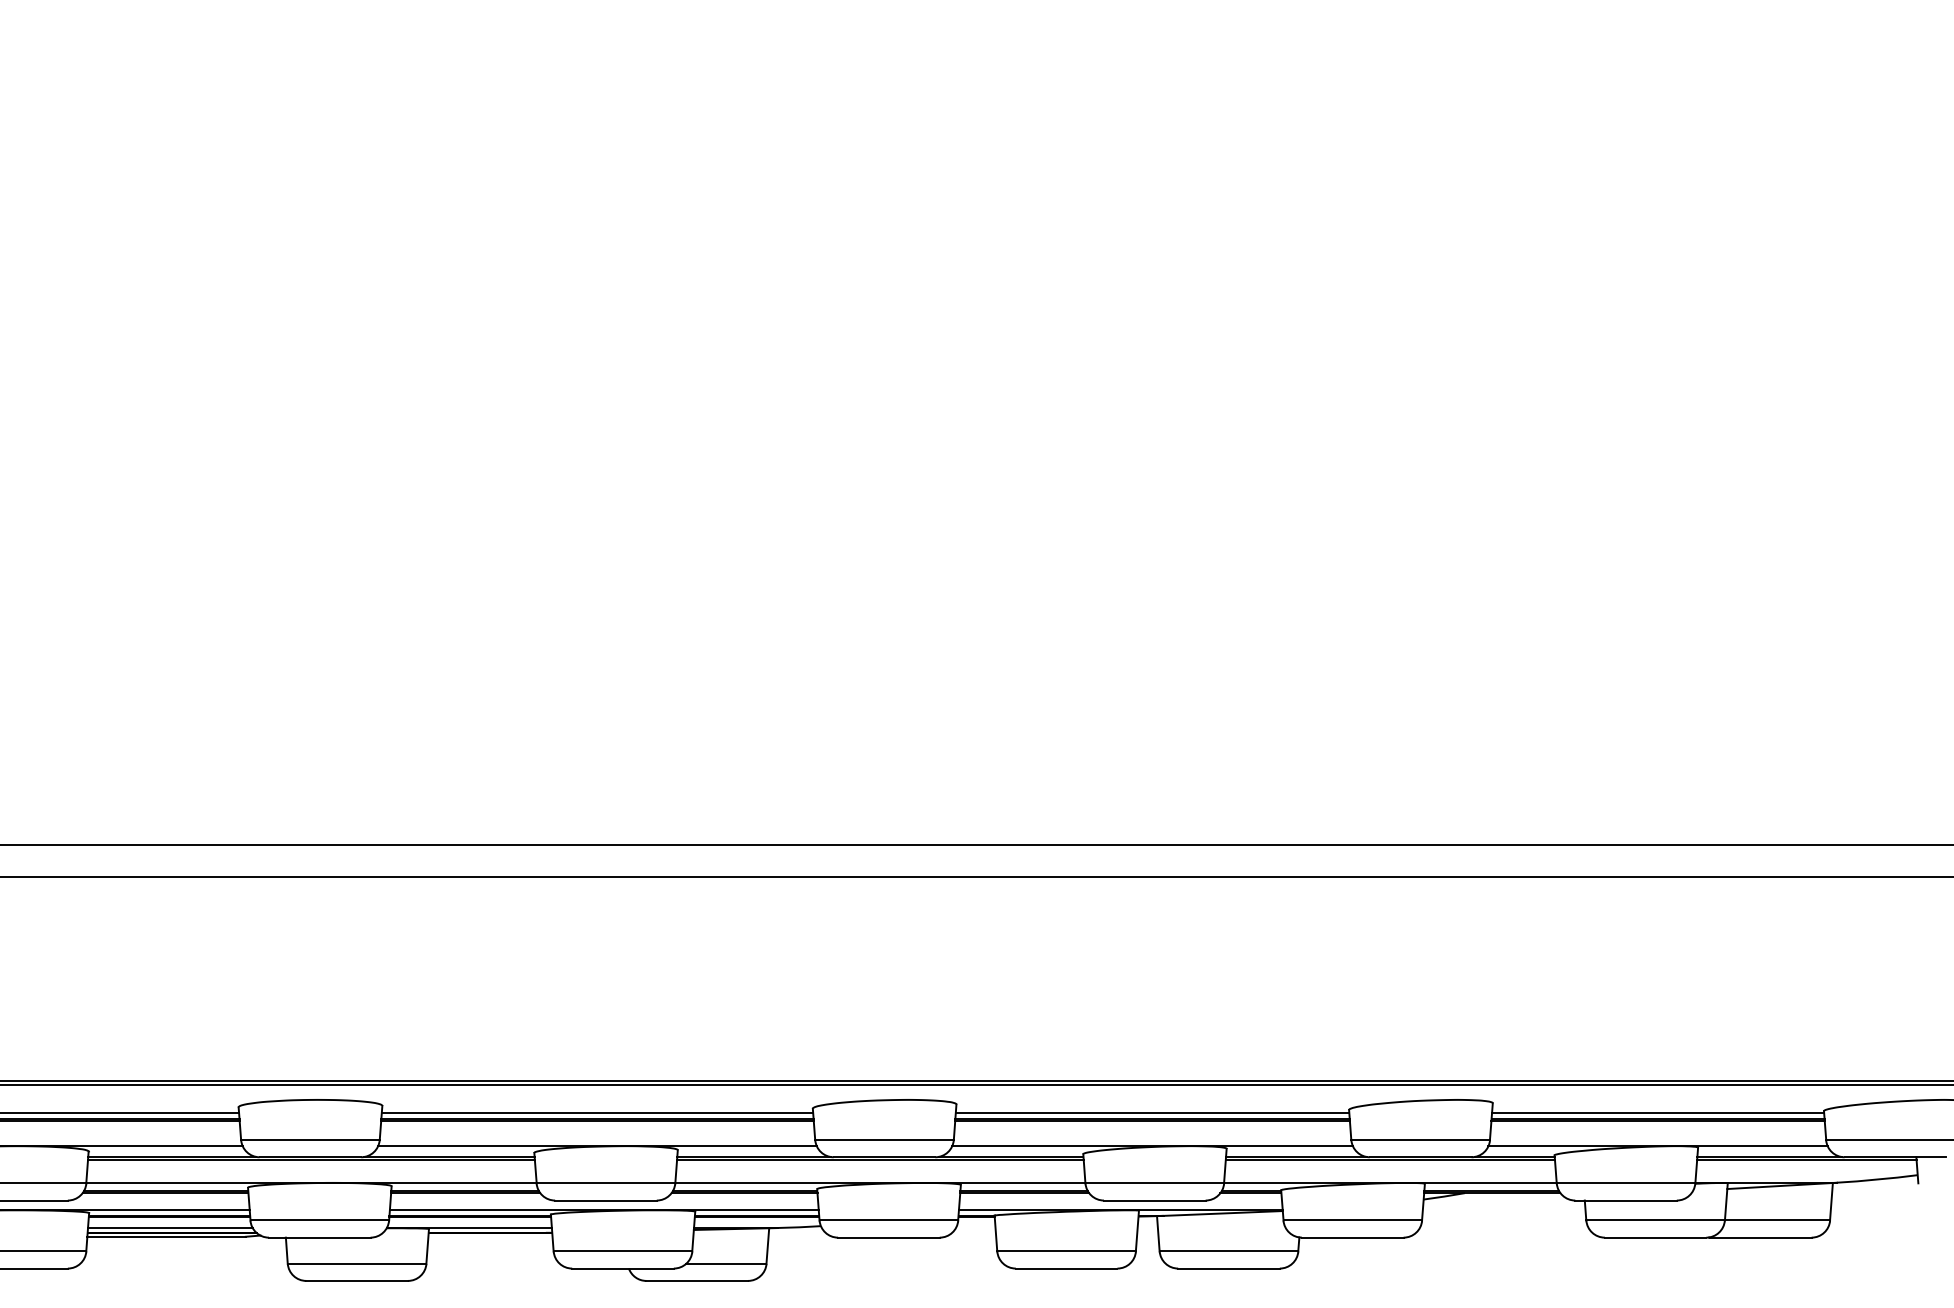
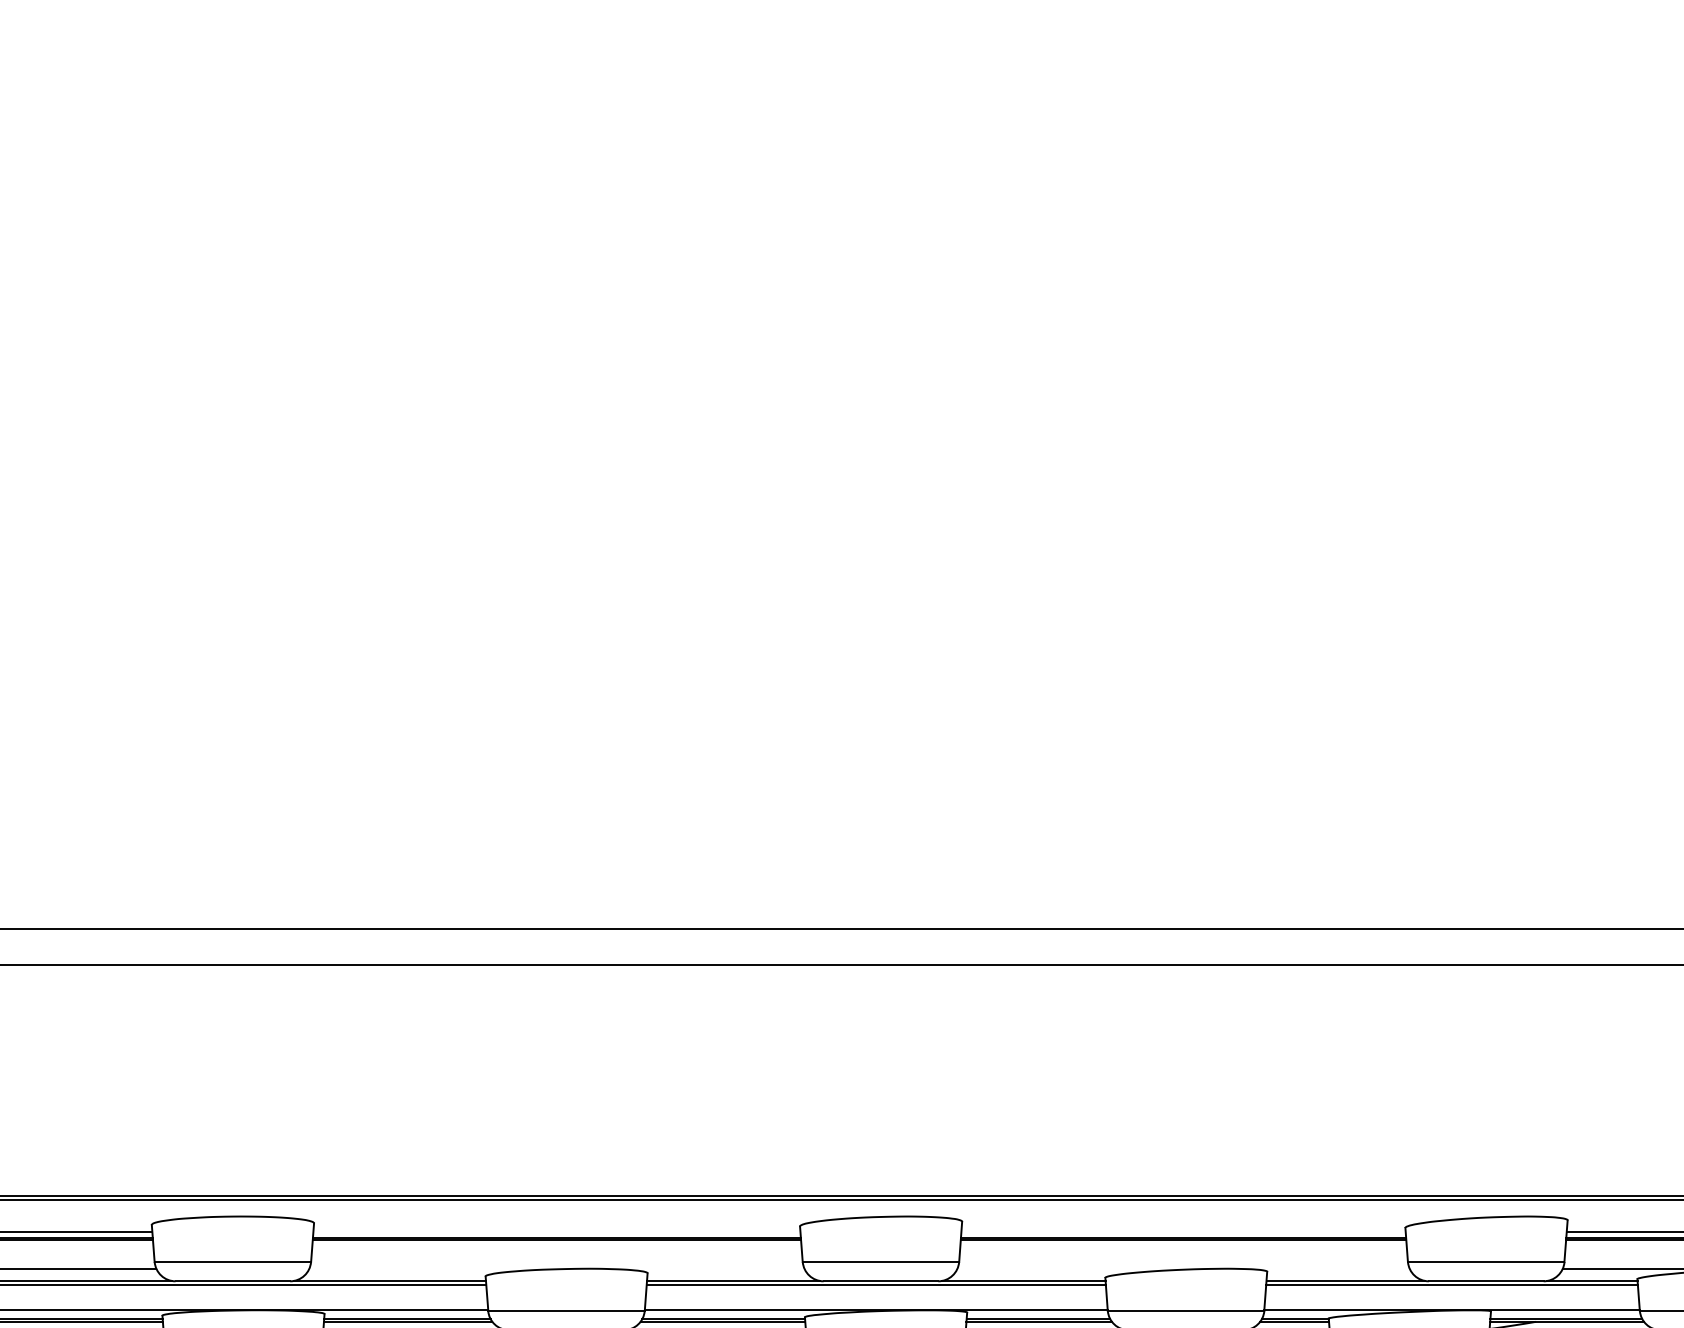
line: (597, 1113) -> (556, 1231), removed
line: (1152, 1113) -> (1183, 1231), removed
line: (597, 1146) -> (556, 1269), removed
line: (1152, 1146) -> (1183, 1269), removed

